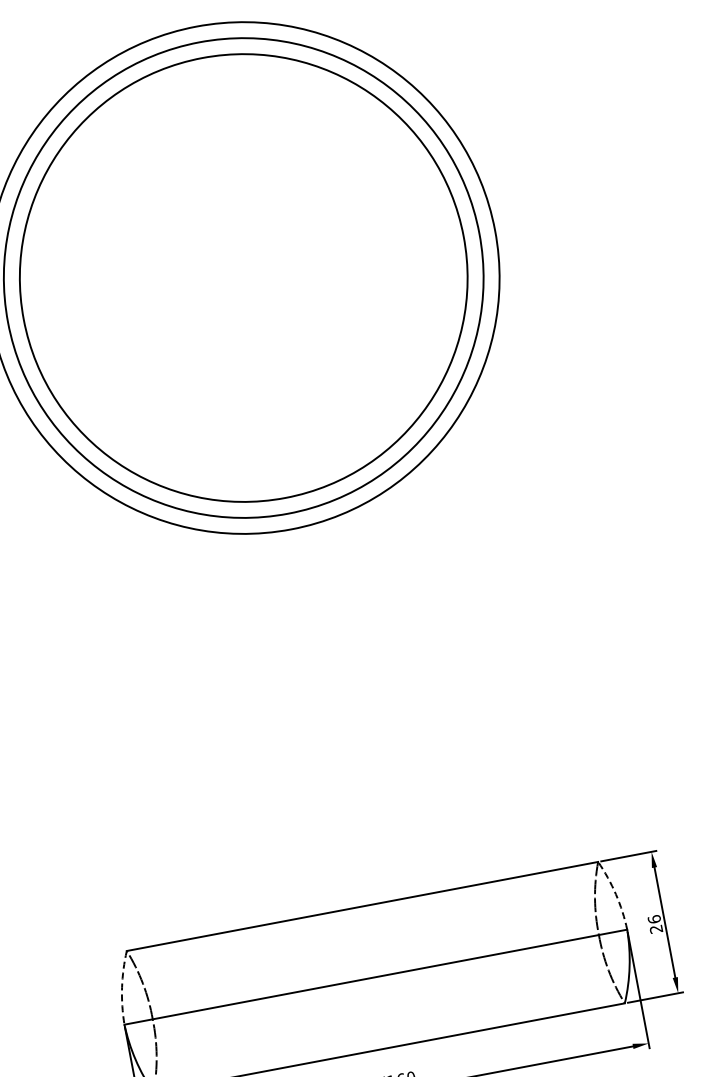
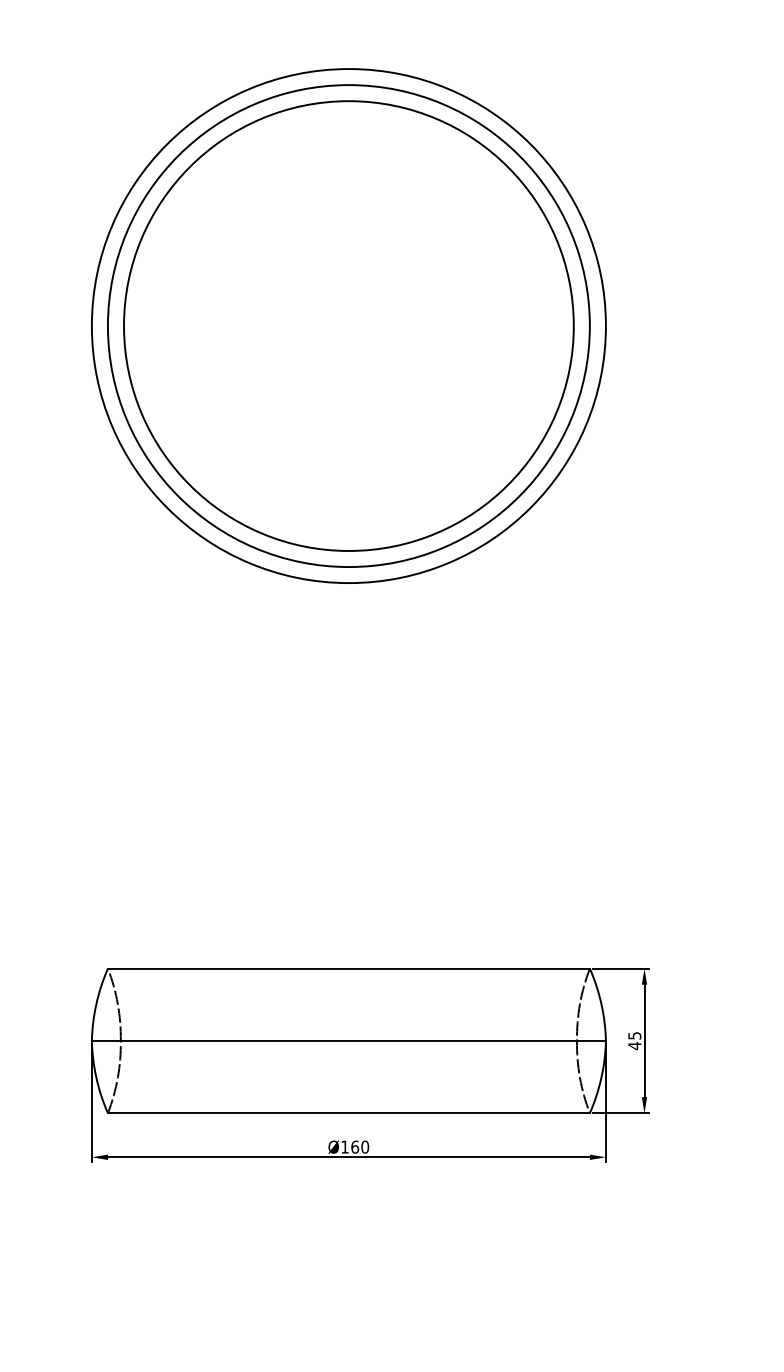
arc: (616, 894) -> (601, 1004), dashed -> solid
text: (655, 923) -> (634, 1040), 26 -> 45
arc: (122, 988) -> (96, 1004), dashed -> solid

